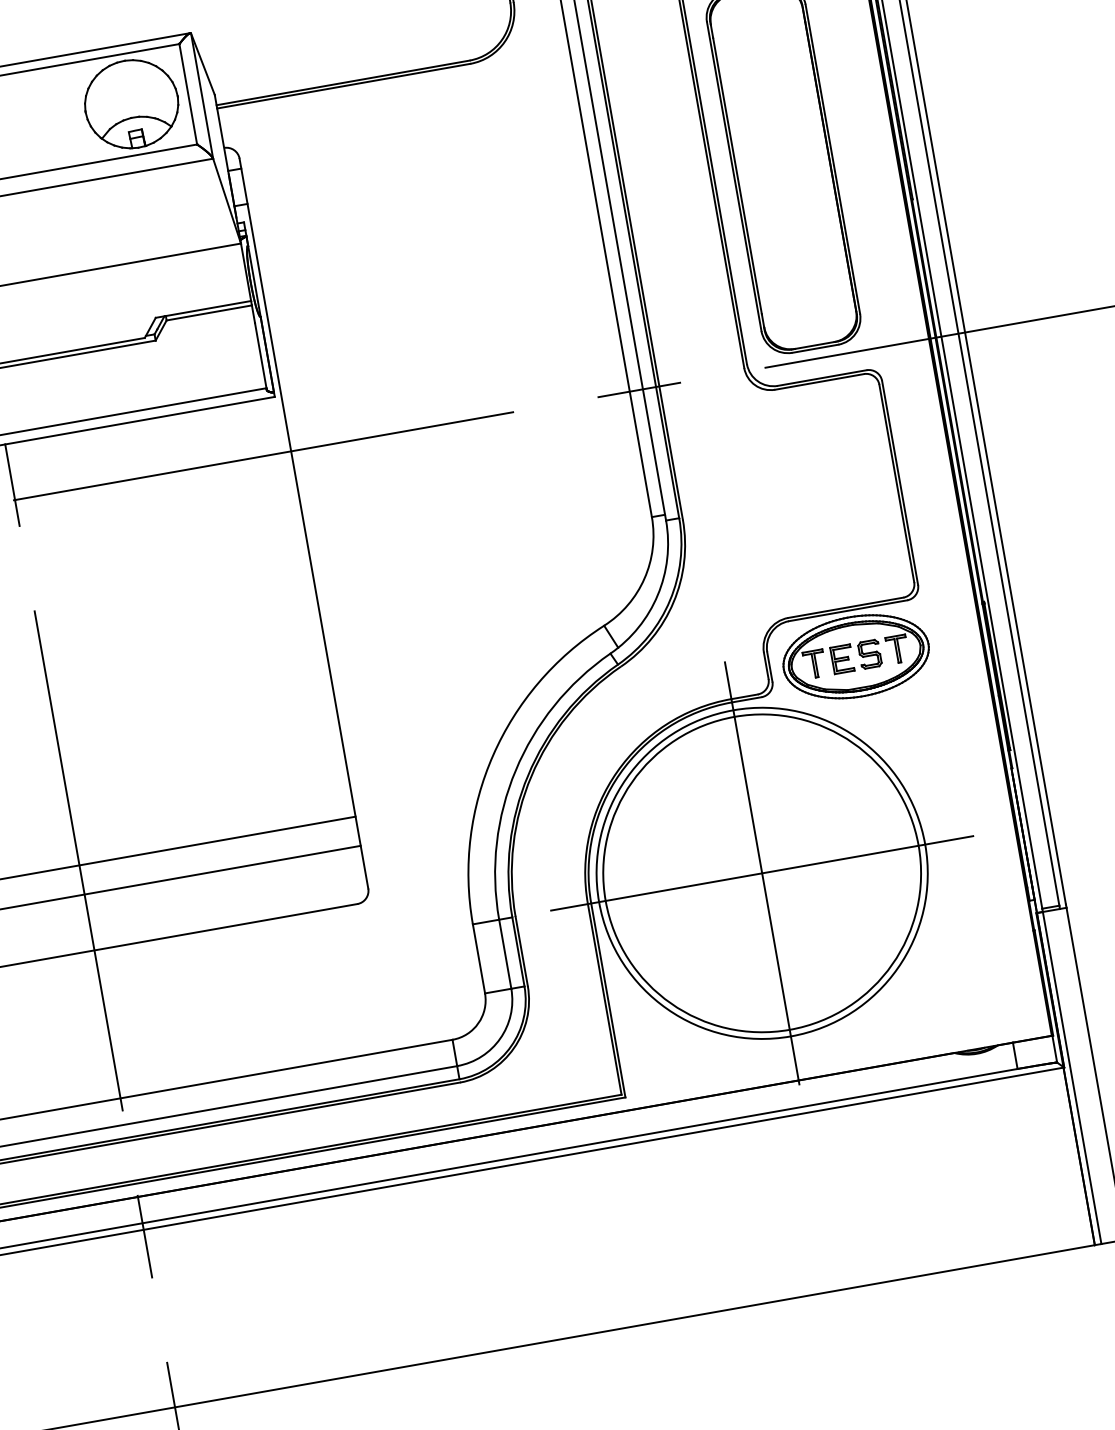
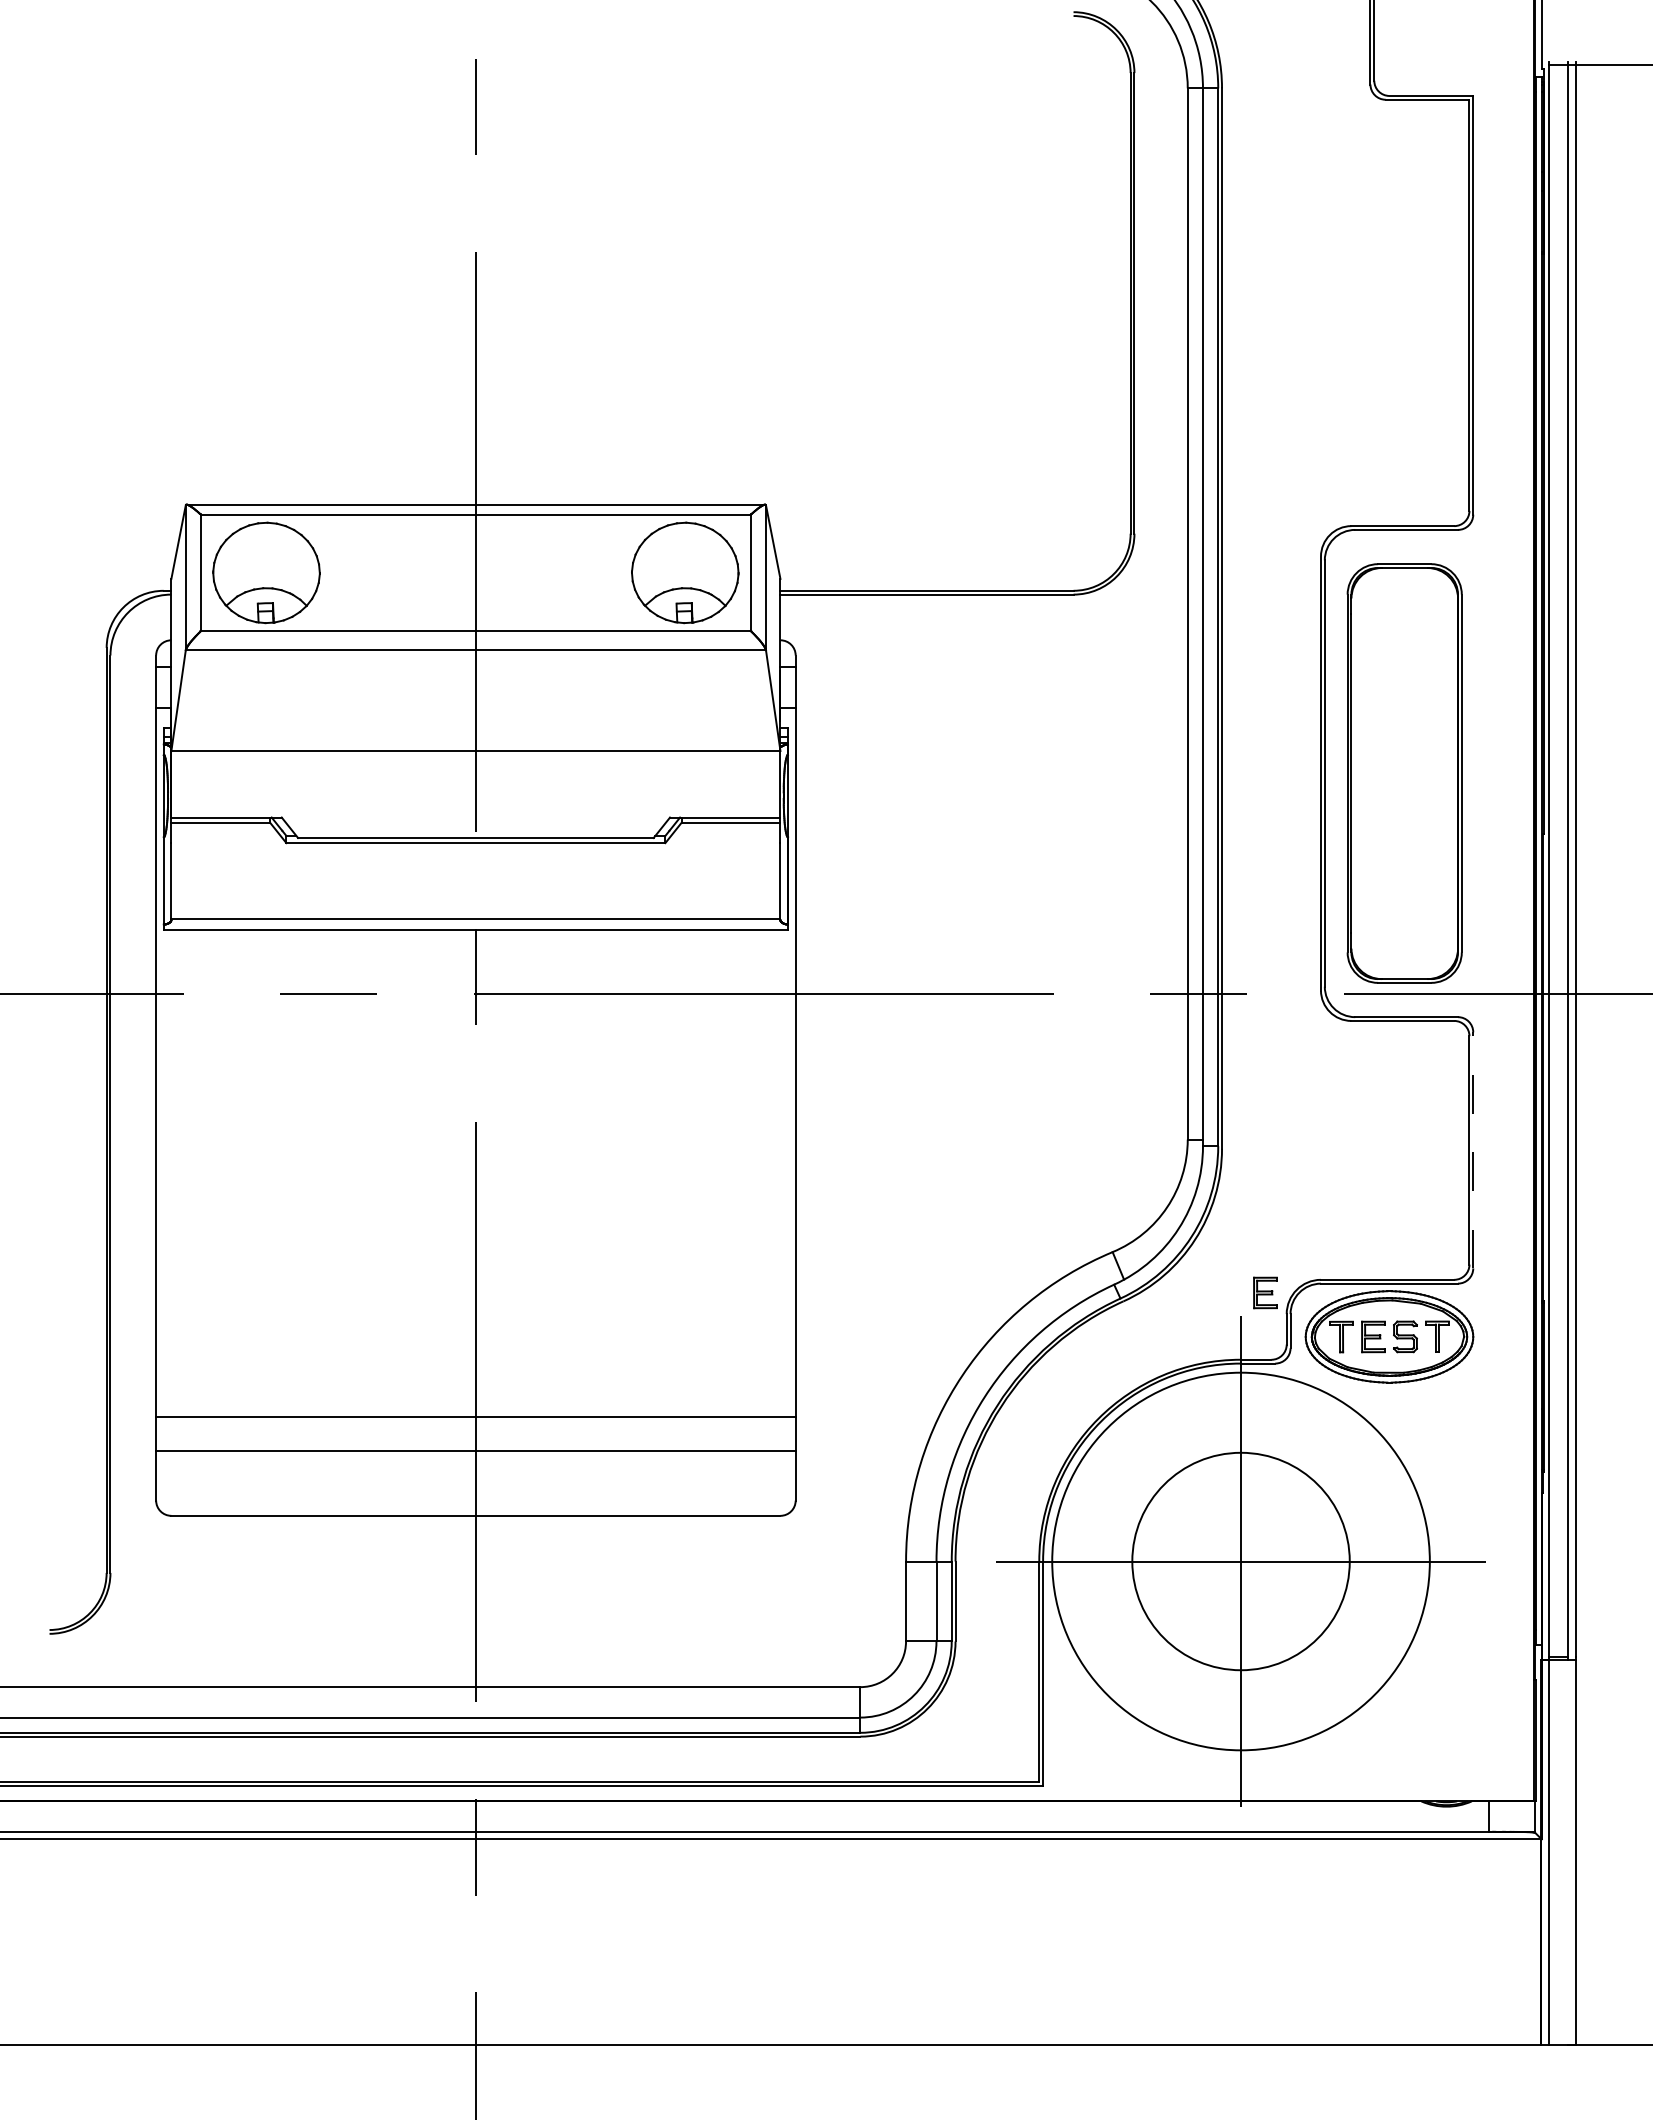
line: (900, 482) -> (1473, 1149), solid -> dashed
part: (742, 637) -> (1265, 1292), added
circle: (761, 873) -> (1240, 1561), size x0.6

